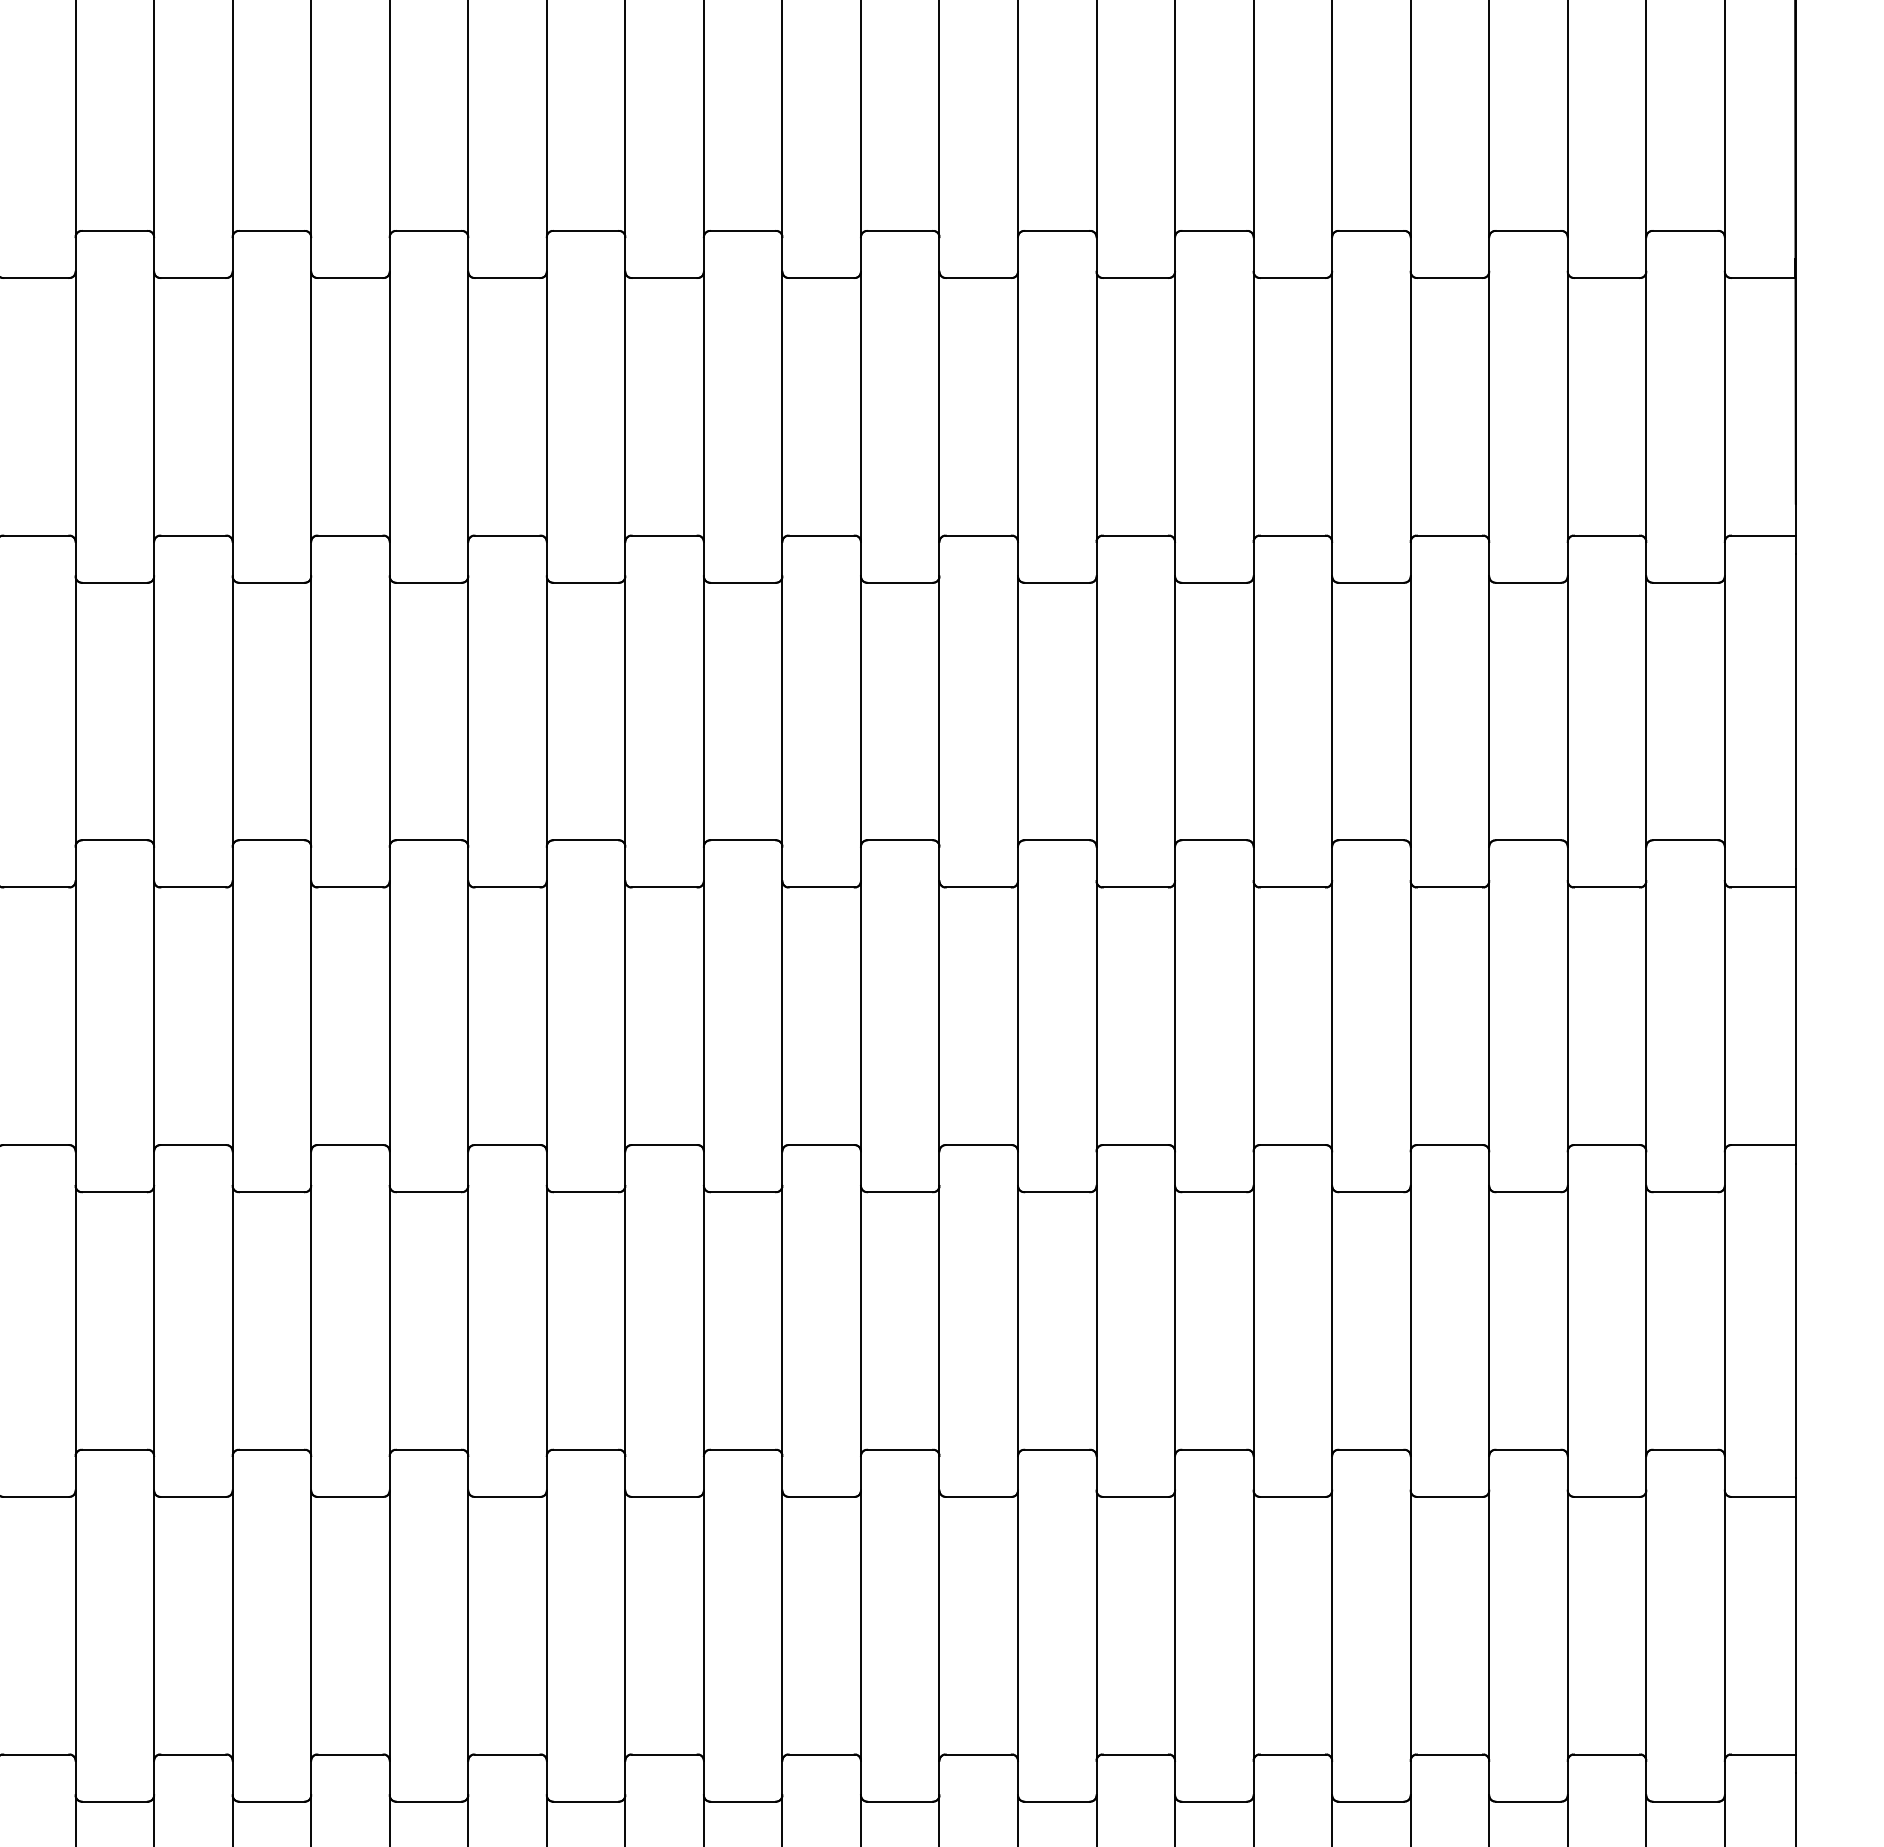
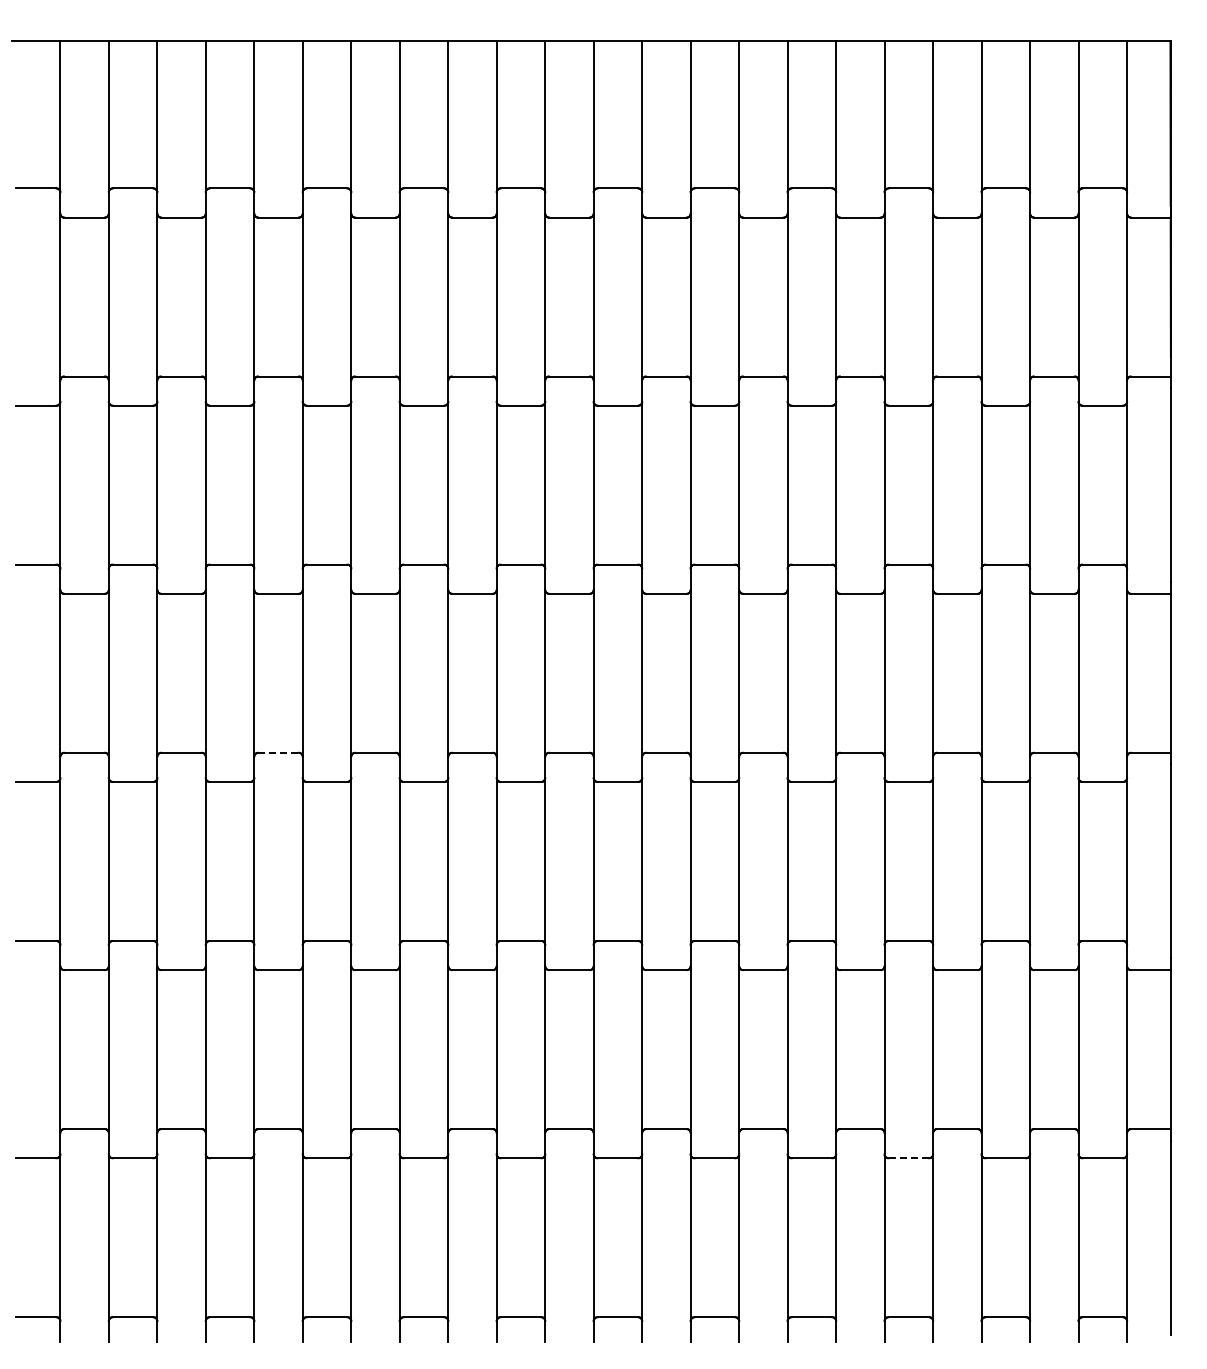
line: (352, 1144) -> (279, 752), solid -> dashed
line: (1372, 1802) -> (909, 1158), solid -> dashed

